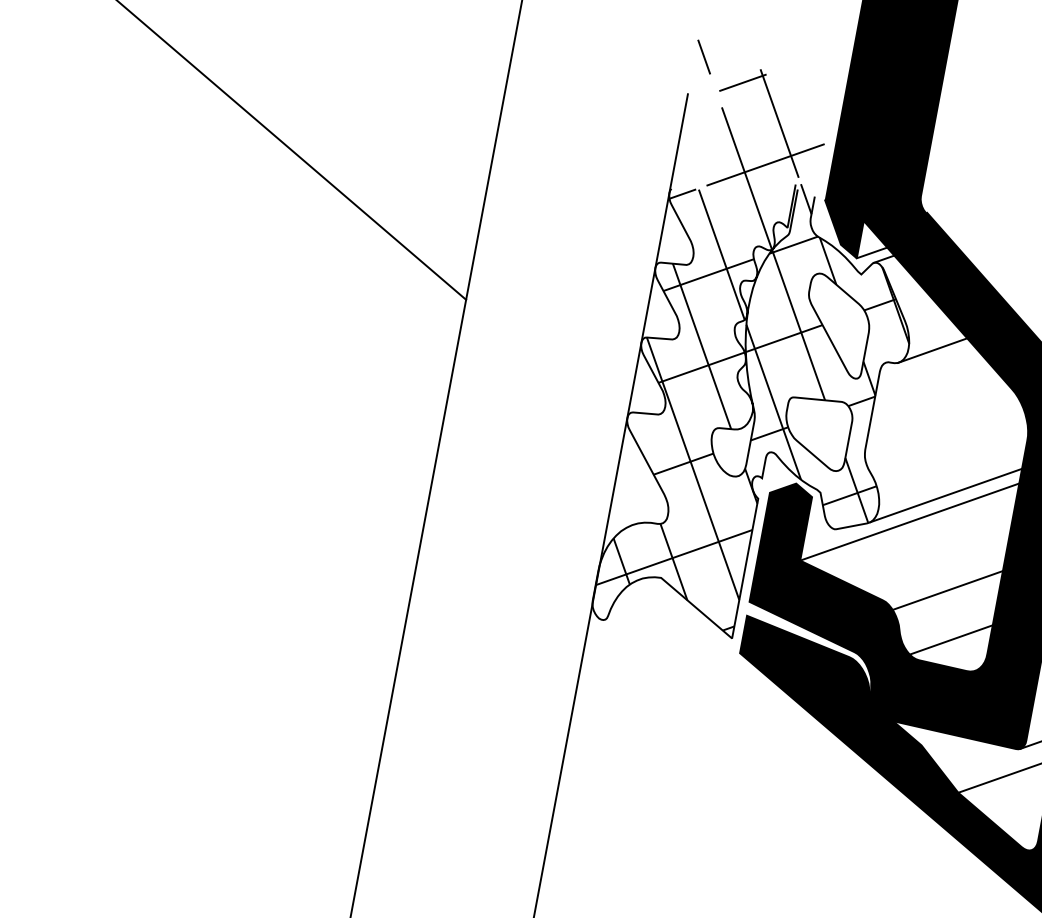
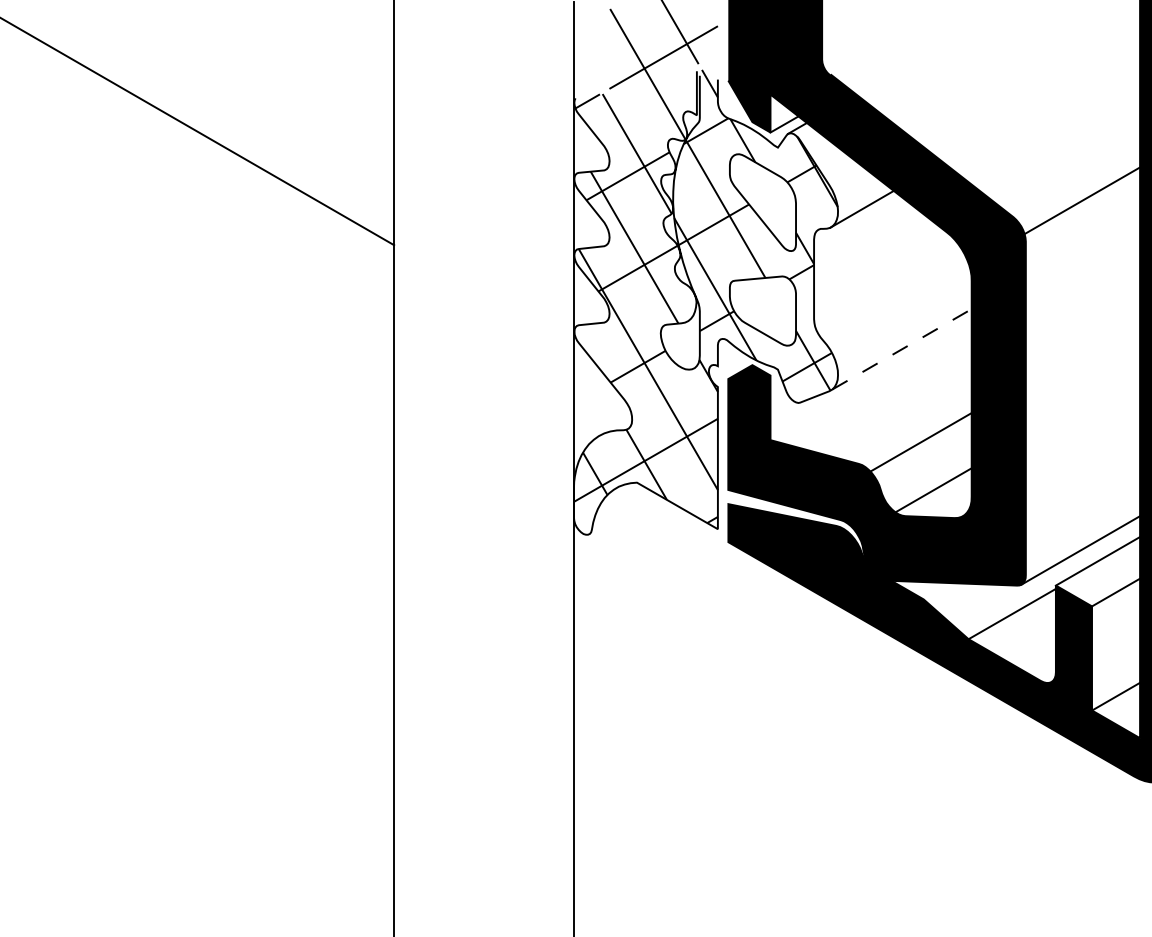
line: (946, 495) -> (902, 349), solid -> dashed
line: (909, 522) -> (870, 382), removed

